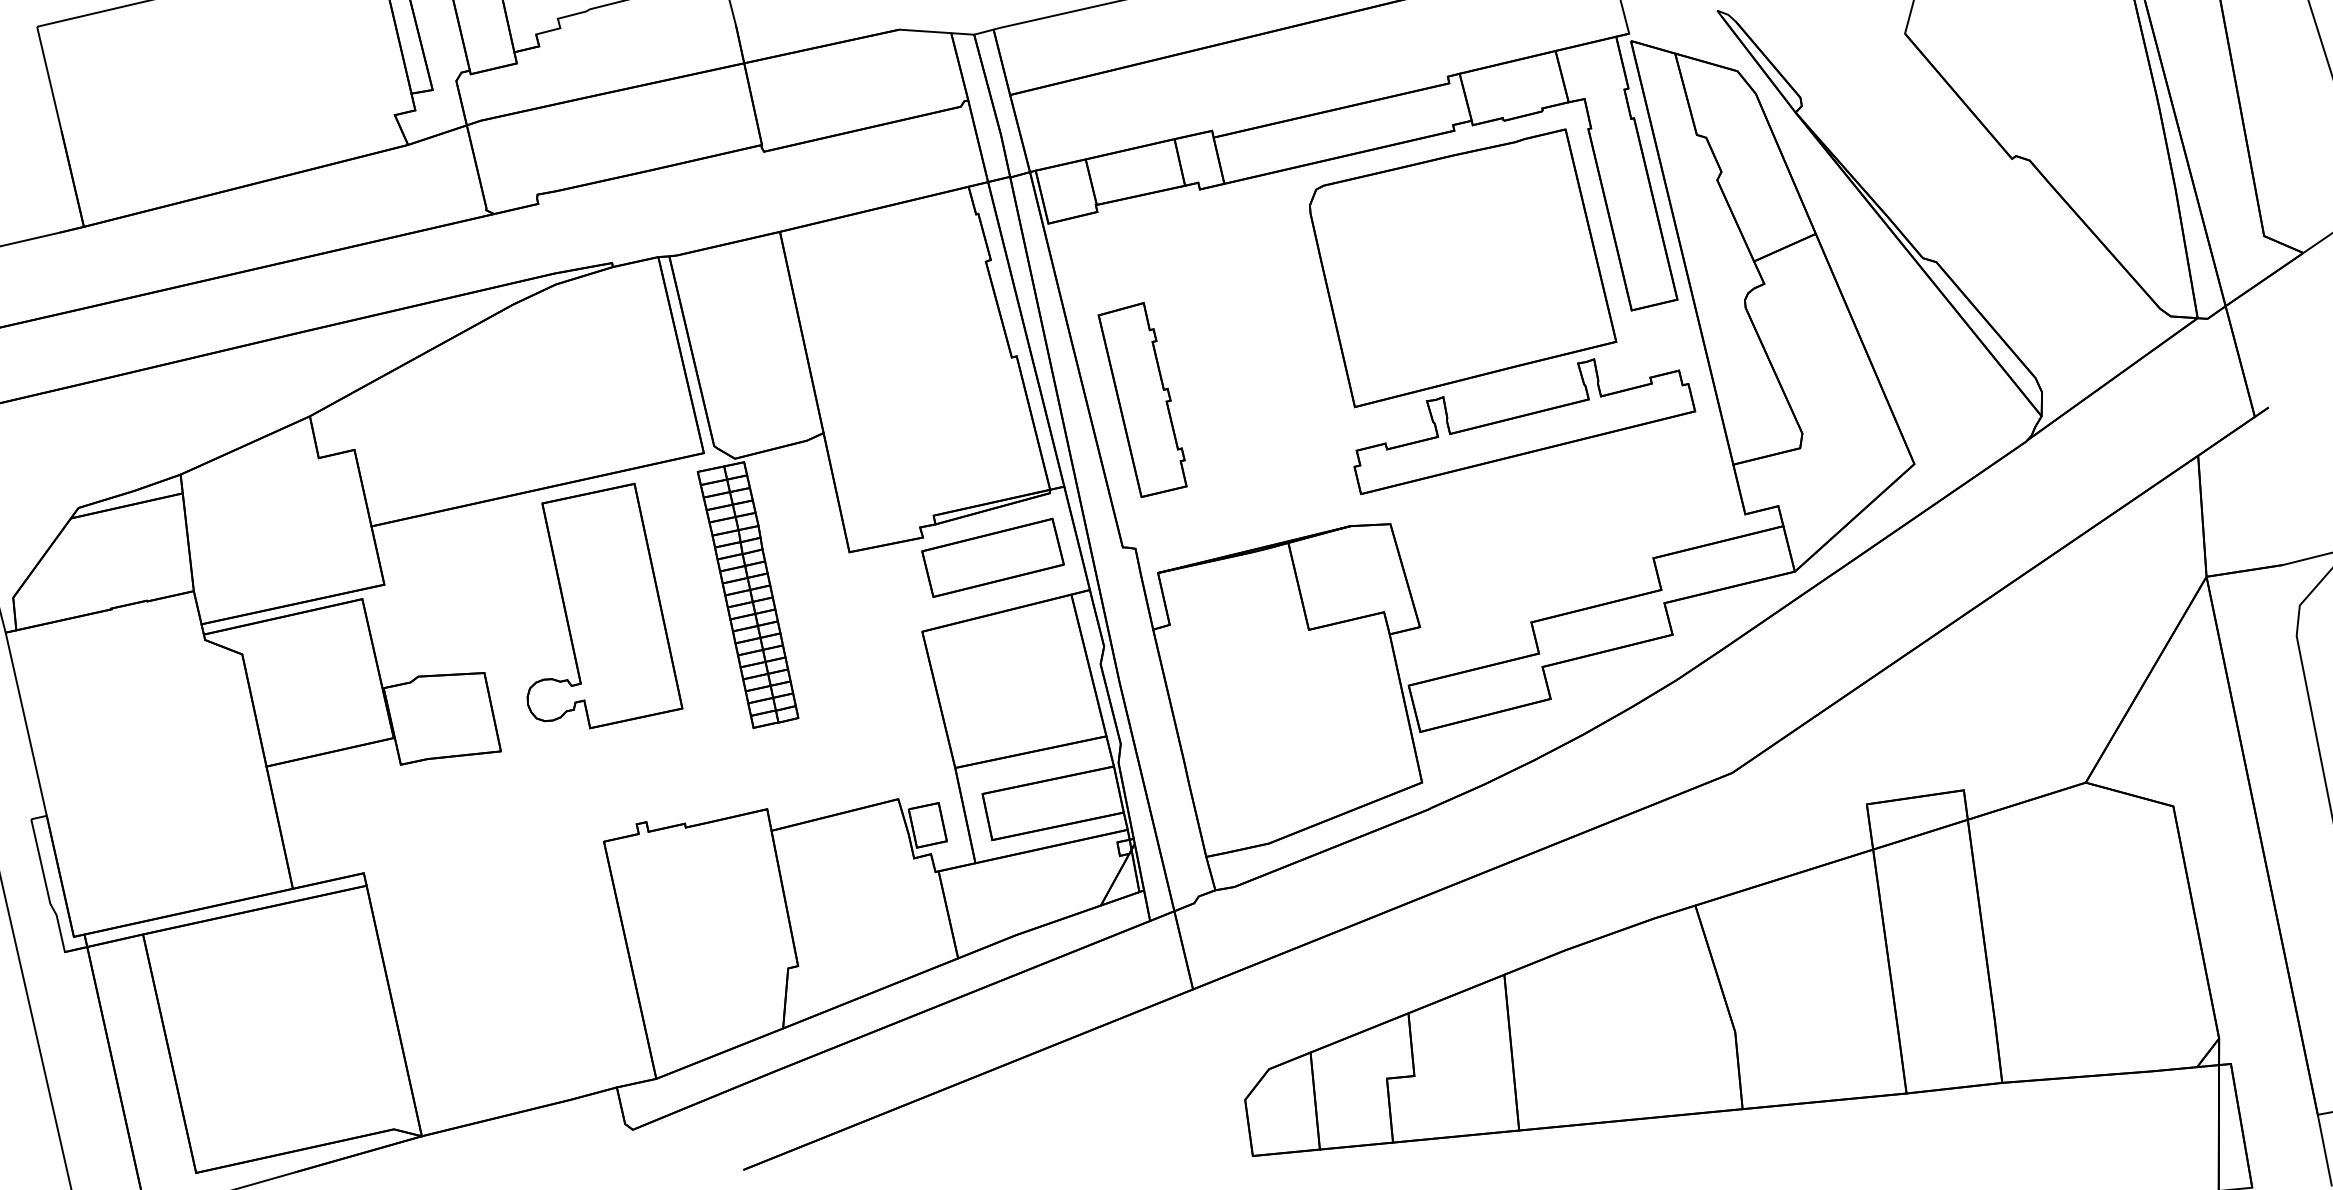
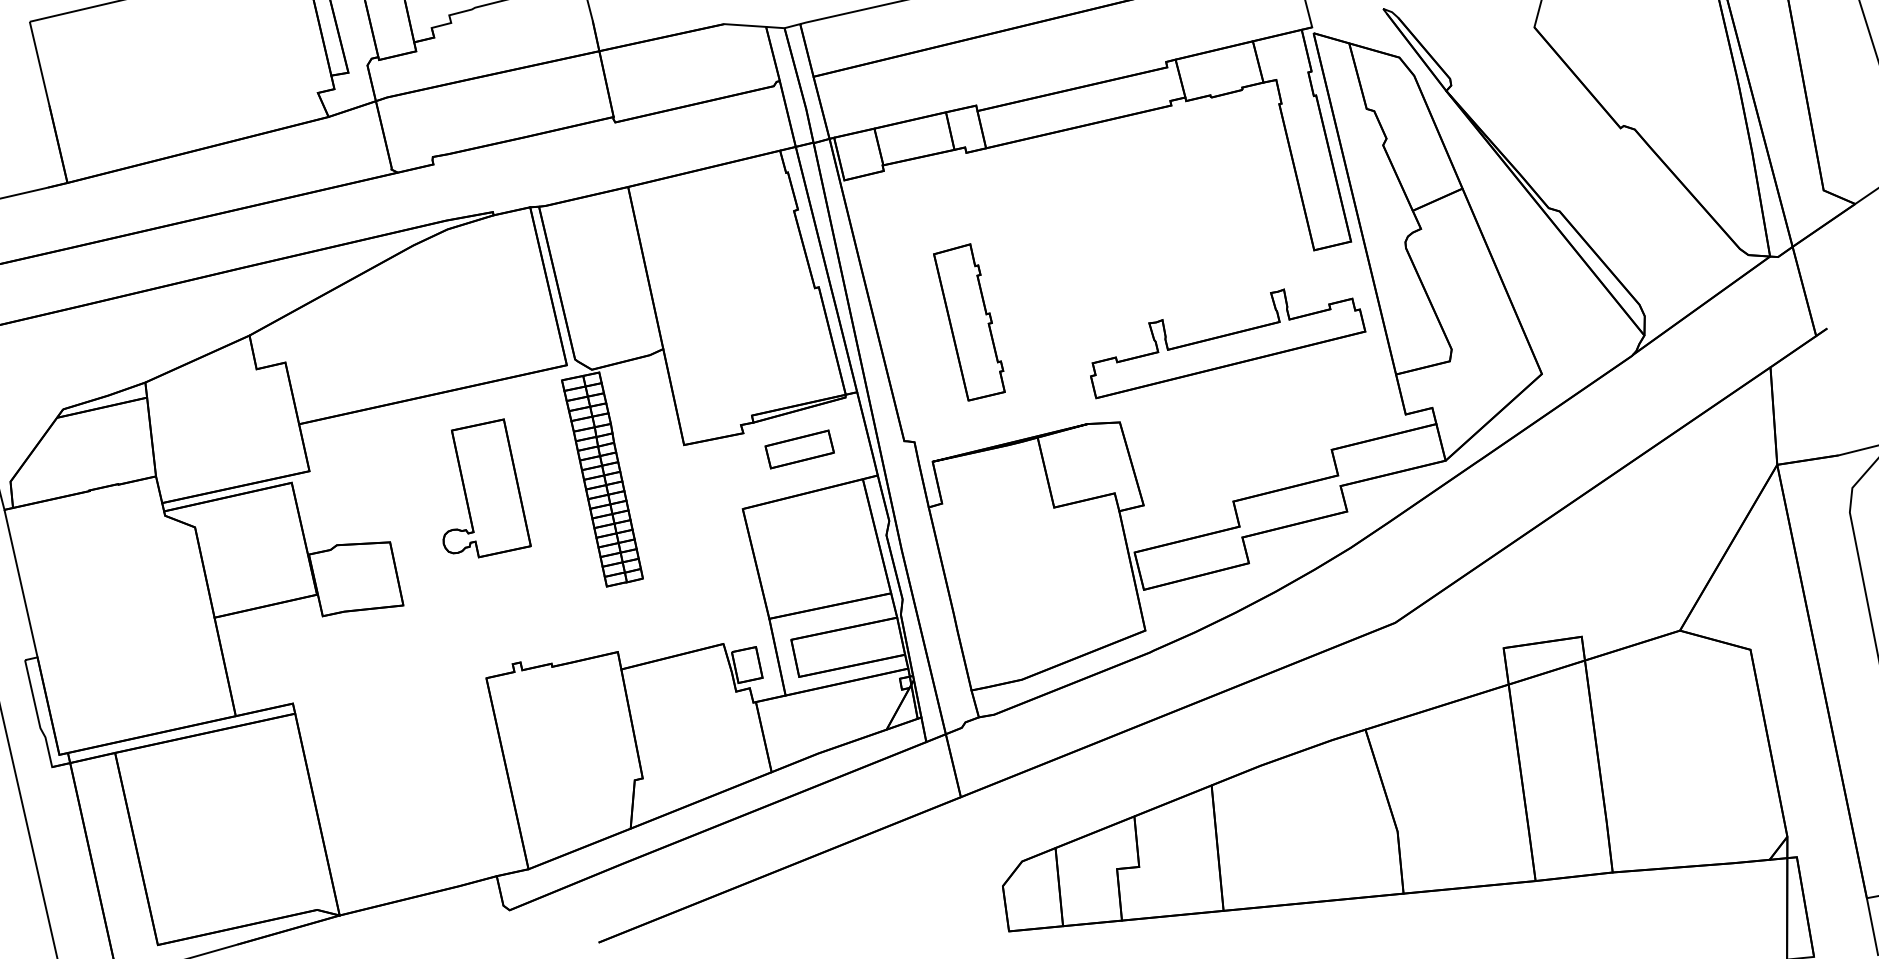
part: (1463, 268) -> (1178, 216), removed
part: (1142, 399) -> (969, 322), moved
part: (992, 557) -> (799, 449), size x0.6
part: (604, 605) -> (486, 487), size x0.7

